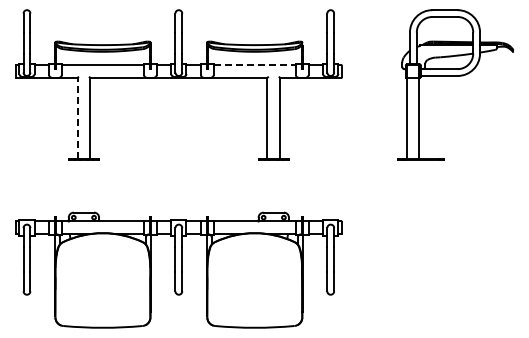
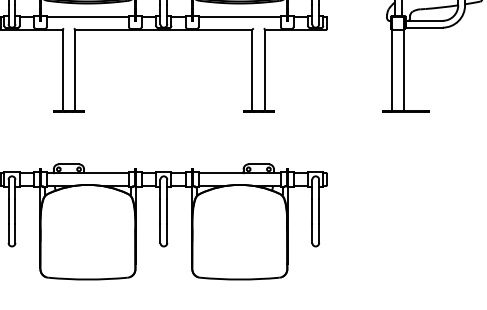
line: (255, 65) -> (240, 17), dashed -> solid
line: (77, 117) -> (62, 69), dashed -> solid

